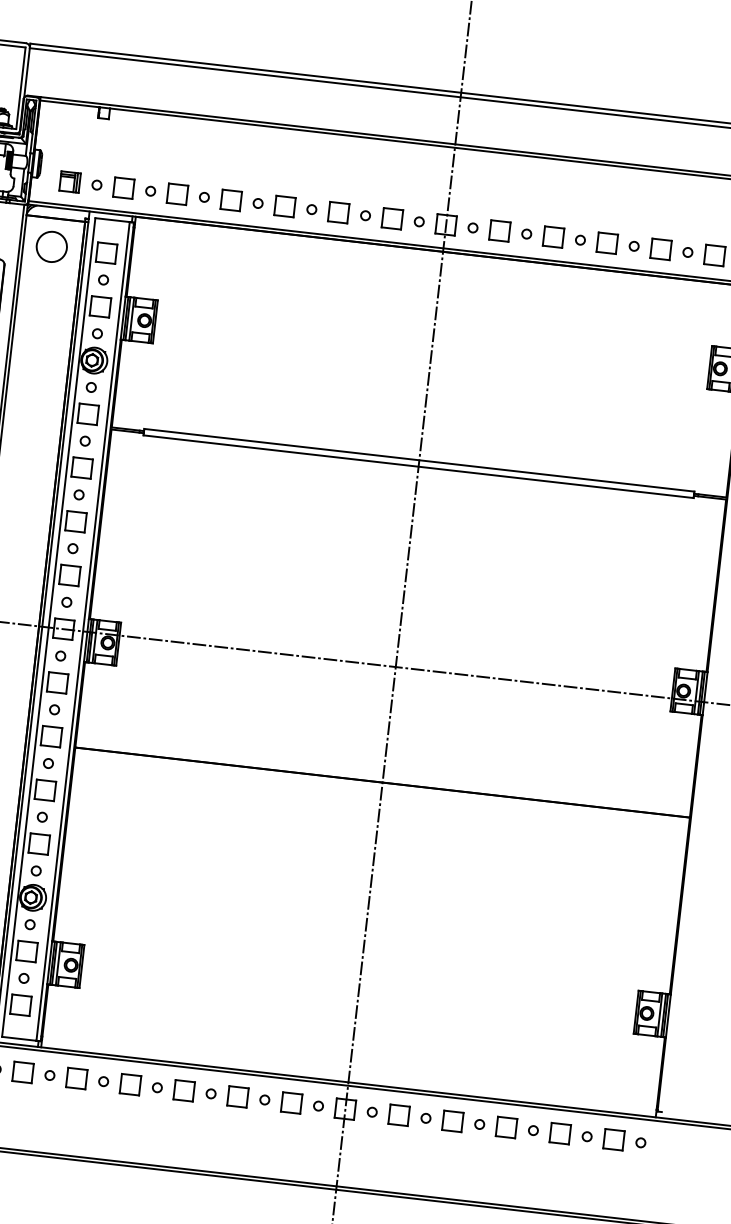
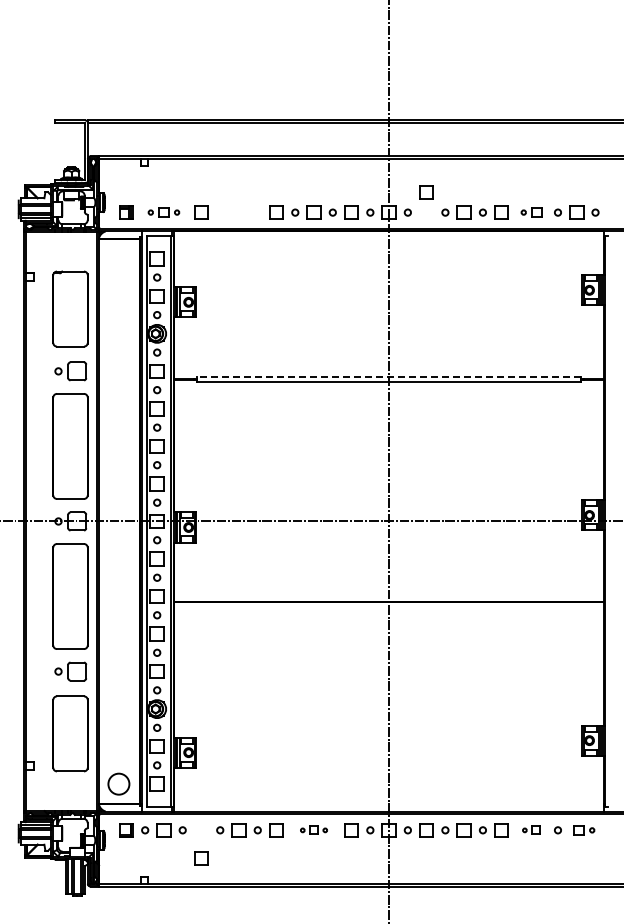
part: (123, 187) -> (163, 212), size x0.7
part: (230, 200) -> (238, 212), removed
part: (499, 230) -> (426, 192), moved
circle: (51, 246) -> (118, 258), removed
part: (650, 247) -> (531, 212), size x0.7
line: (418, 460) -> (388, 377), solid -> dashed
part: (76, 1078) -> (201, 858), moved
part: (237, 1097) -> (313, 830), size x0.6
part: (549, 1132) -> (531, 830), size x0.6
part: (625, 1141) -> (584, 830), size x0.7

